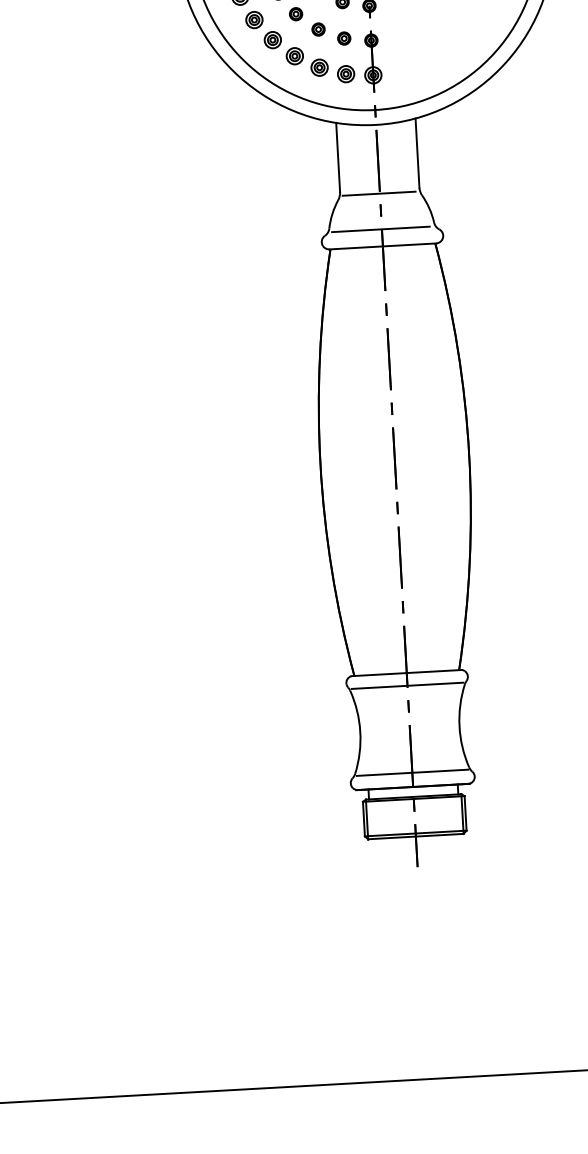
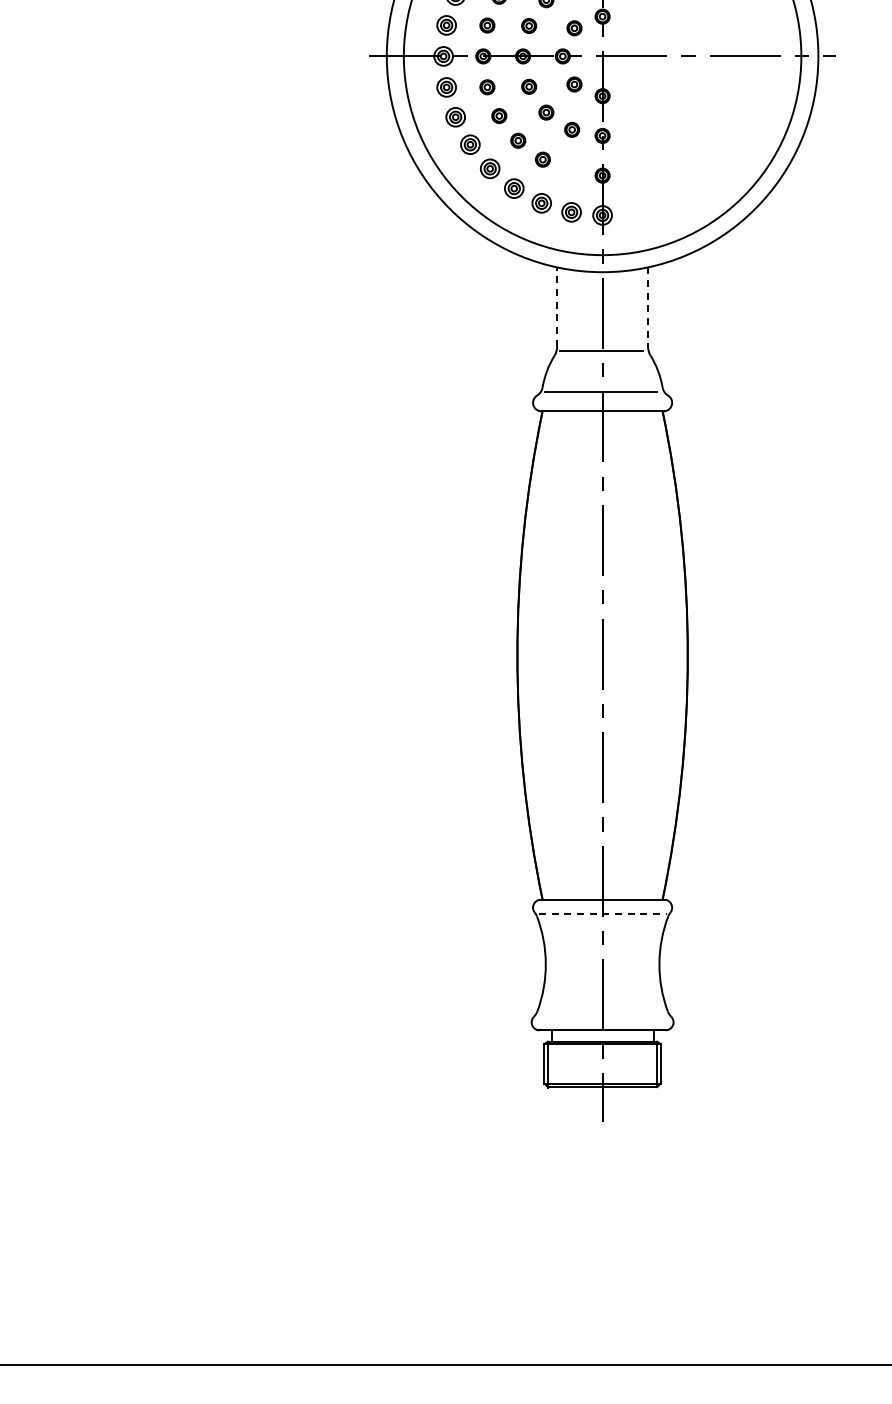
part: (344, 38) -> (571, 171), removed
line: (417, 153) -> (648, 307), solid -> dashed
line: (338, 157) -> (557, 307), solid -> dashed
line: (407, 685) -> (602, 914), solid -> dashed
line: (412, 773) -> (602, 1014), removed

